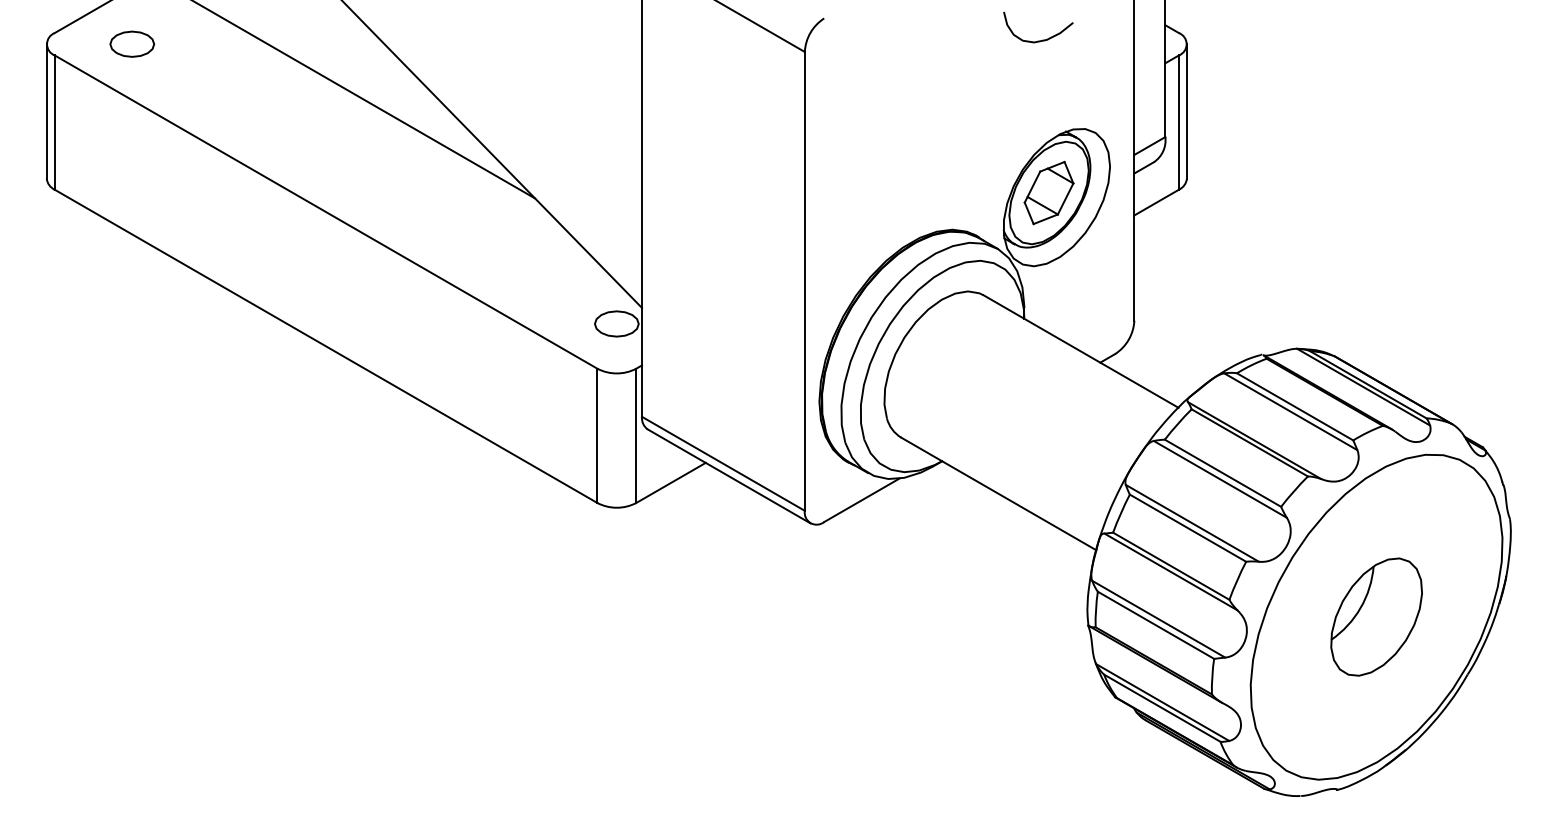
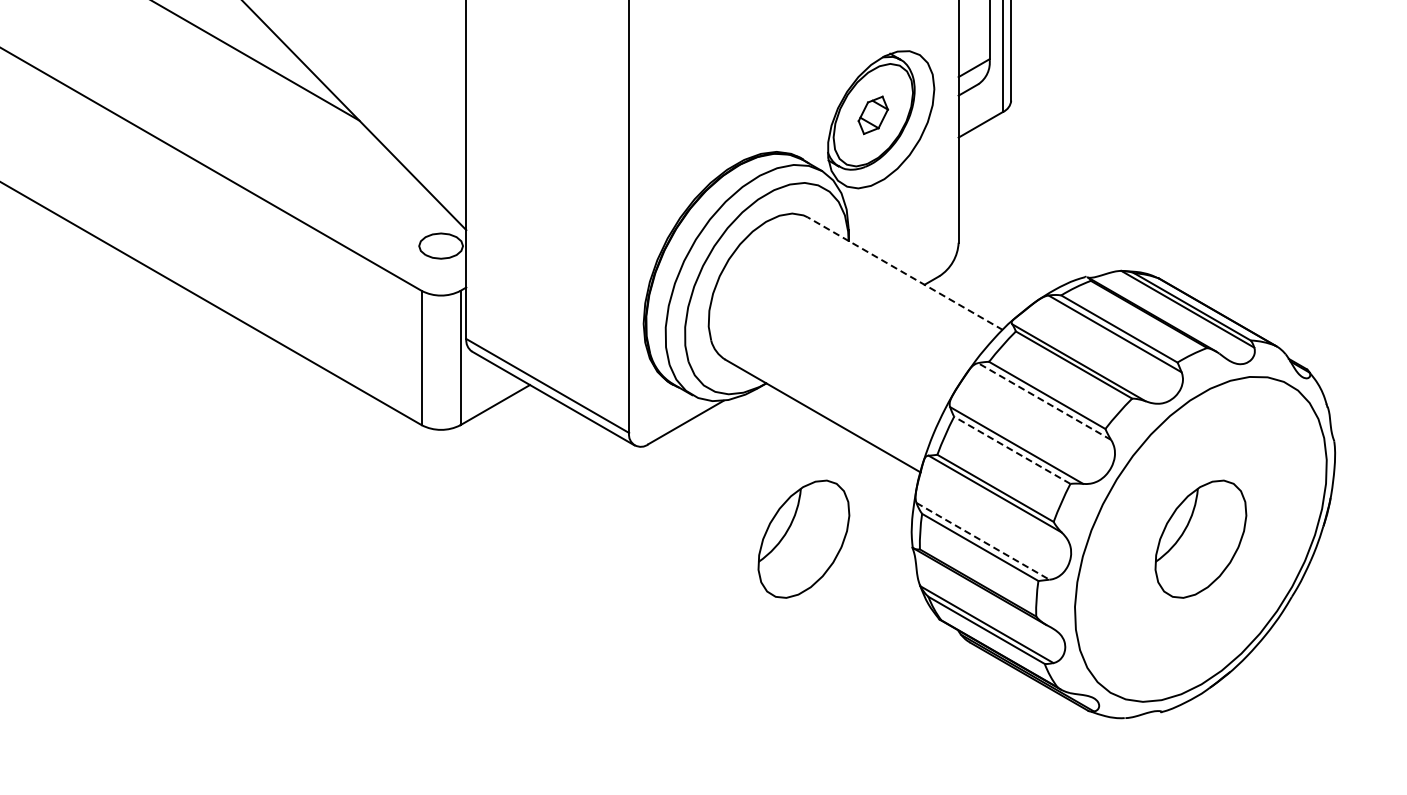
part: (1048, 193) -> (872, 115), size x0.6
line: (1081, 351) -> (905, 273), solid -> dashed
line: (1220, 479) -> (1044, 401), solid -> dashed
line: (1187, 527) -> (1011, 449), solid -> dashed
part: (979, 616) -> (803, 538), added
line: (1158, 619) -> (982, 541), solid -> dashed

